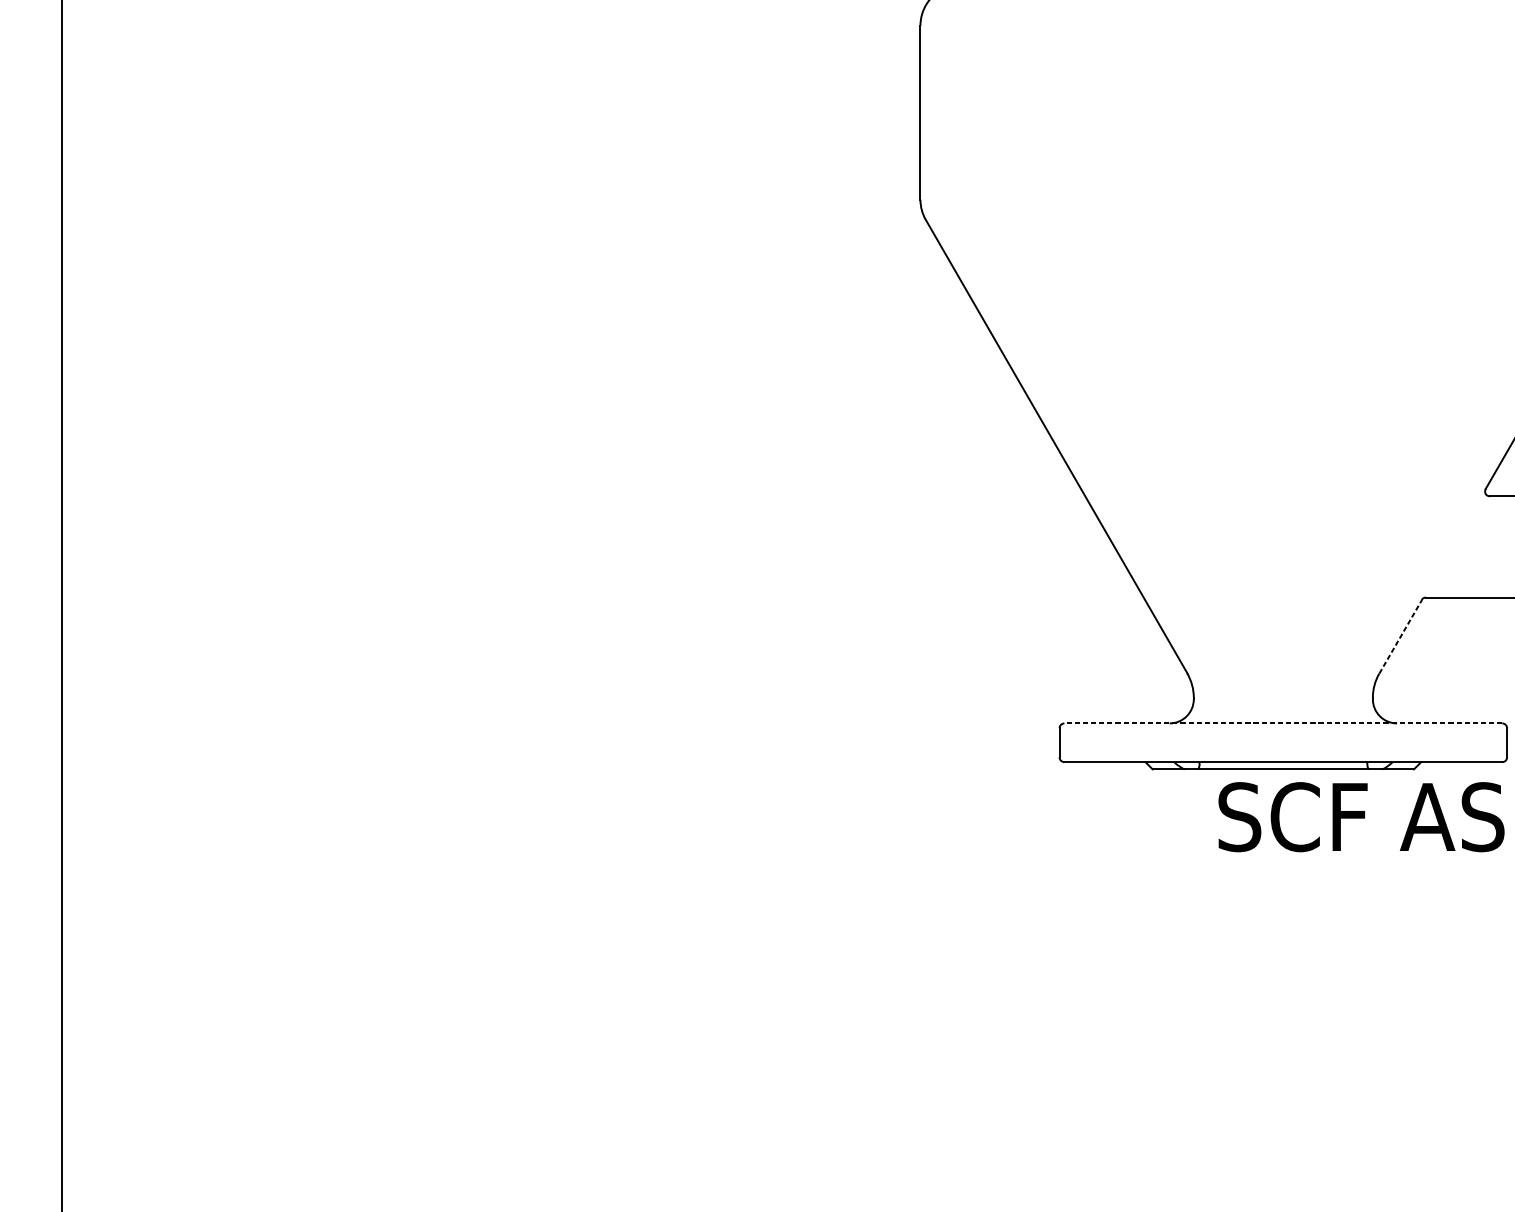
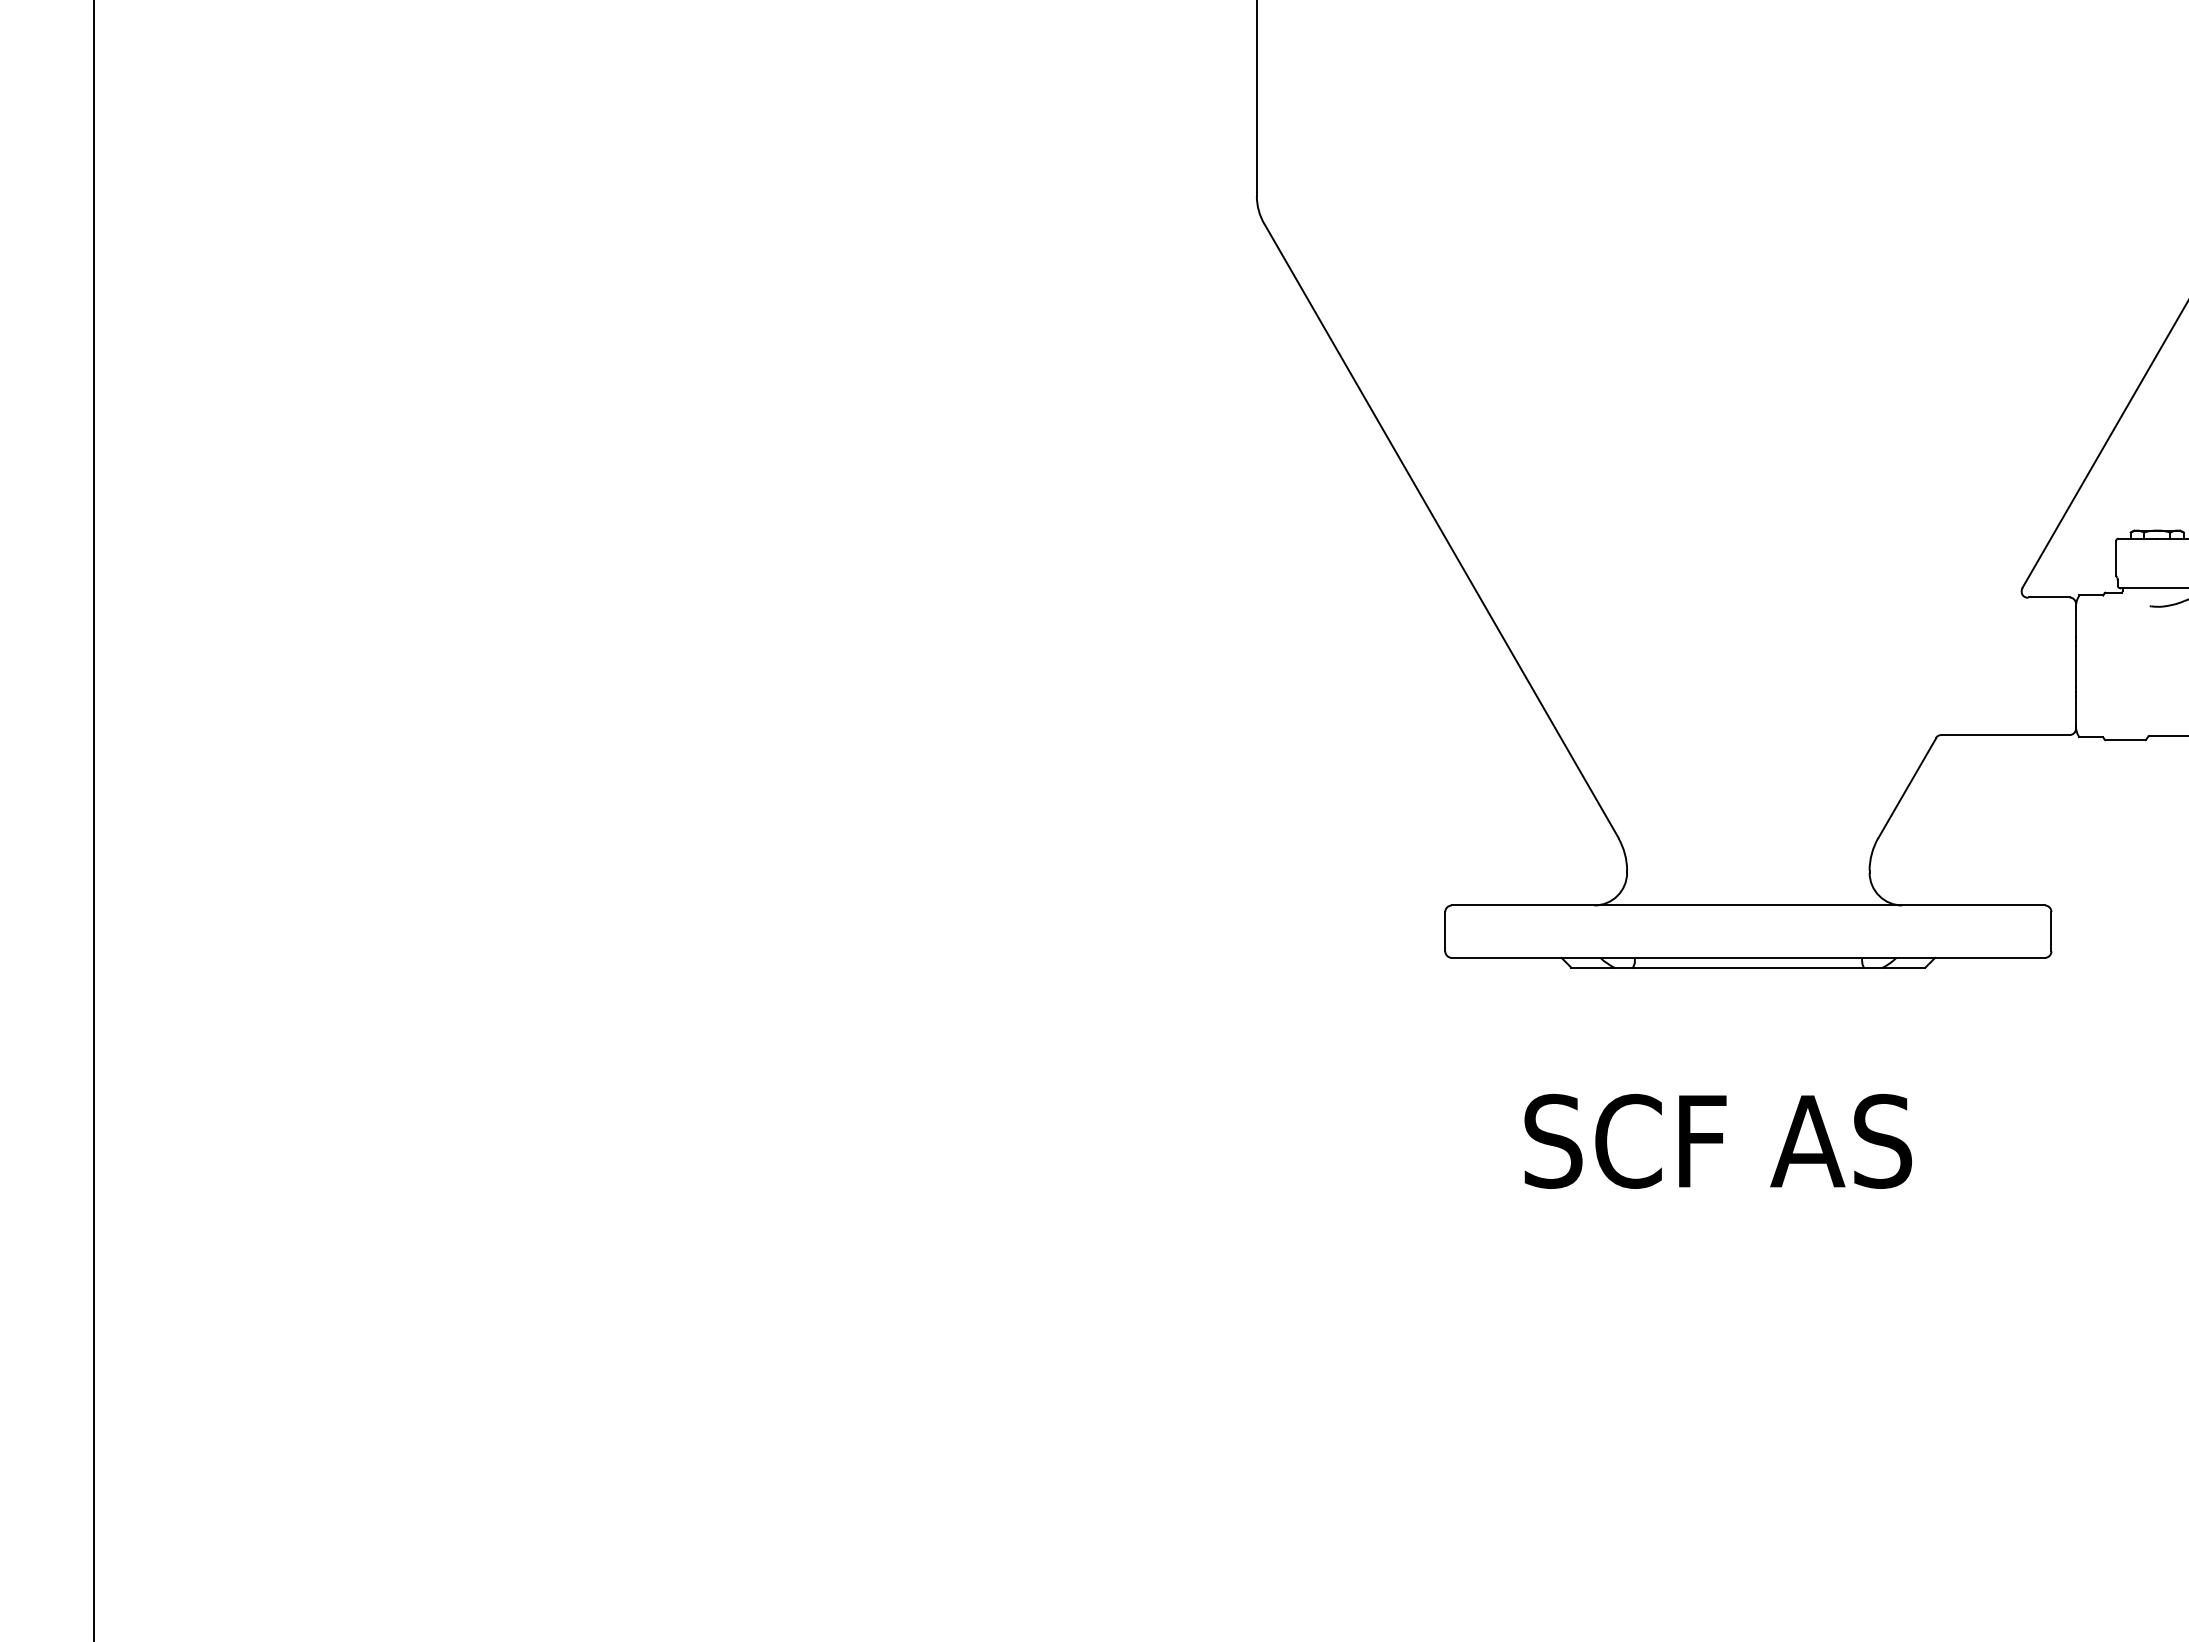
line: (1400, 637) -> (1907, 788), dashed -> solid
line: (1283, 723) -> (1748, 905), dashed -> solid
text: (1360, 816) -> (1717, 1140), moved

